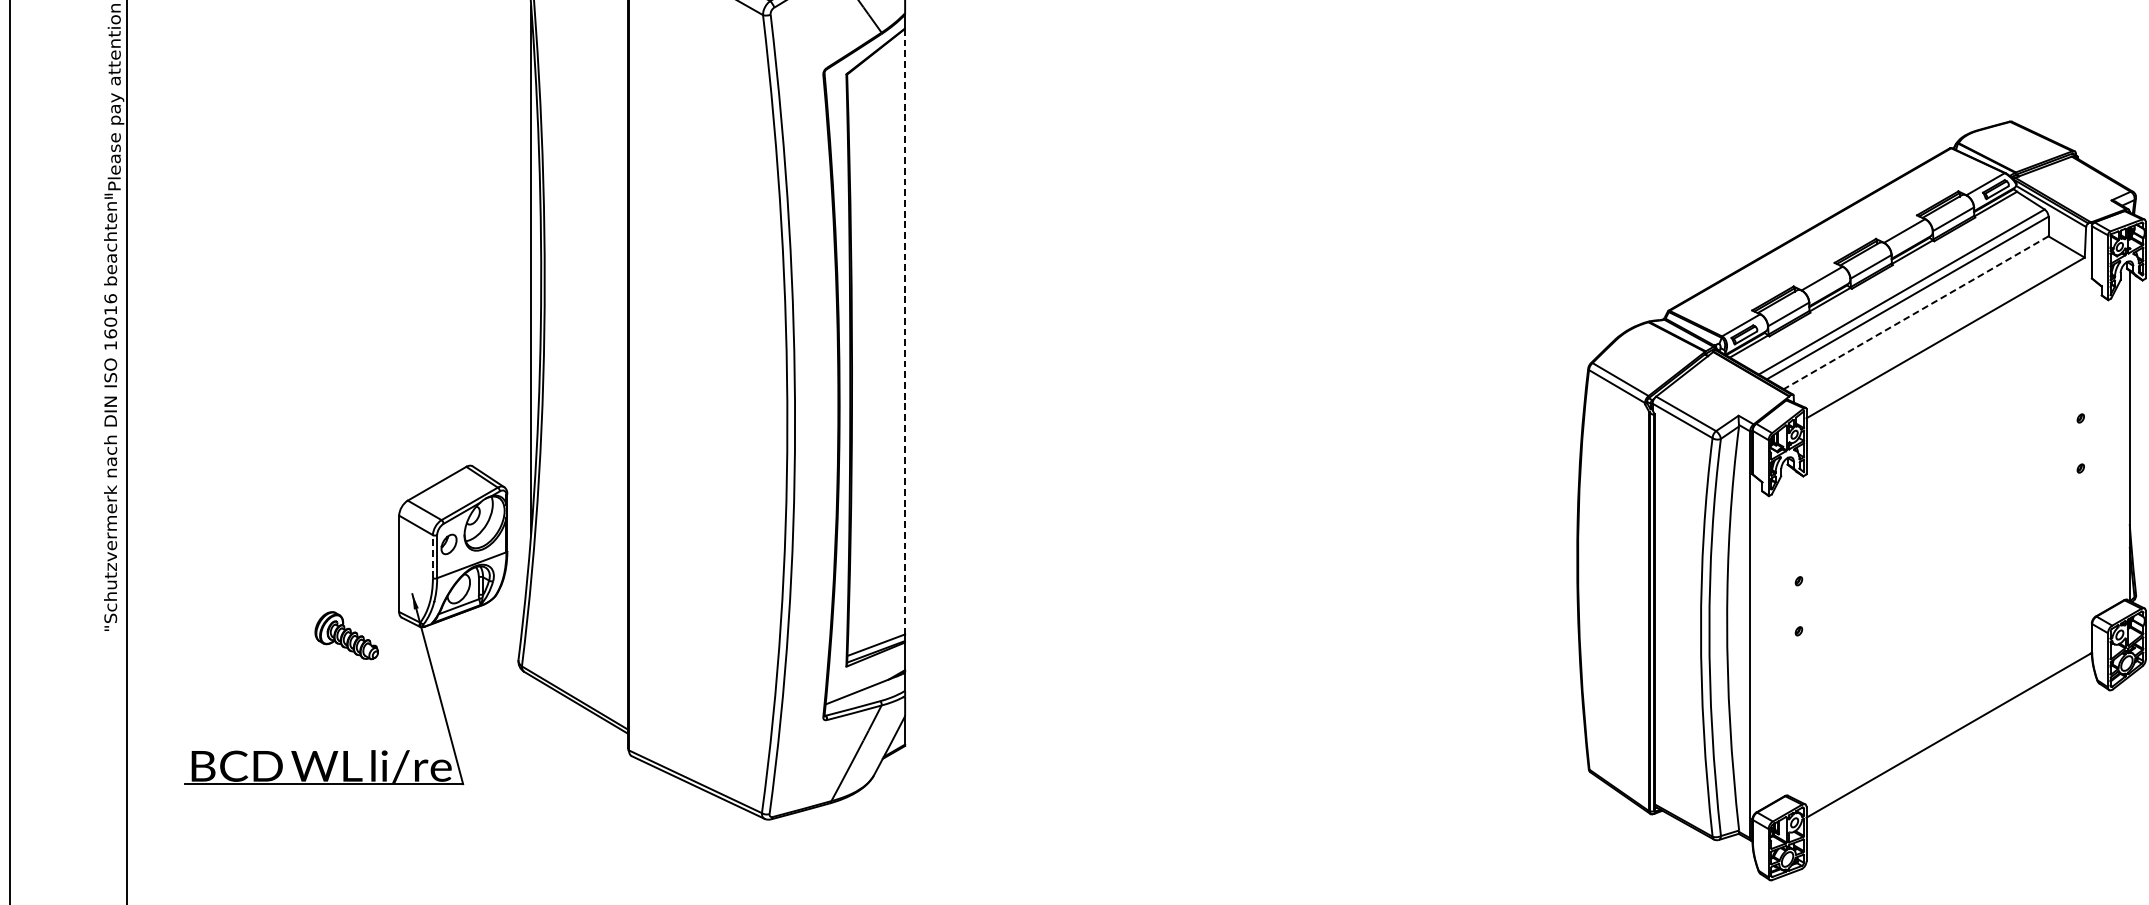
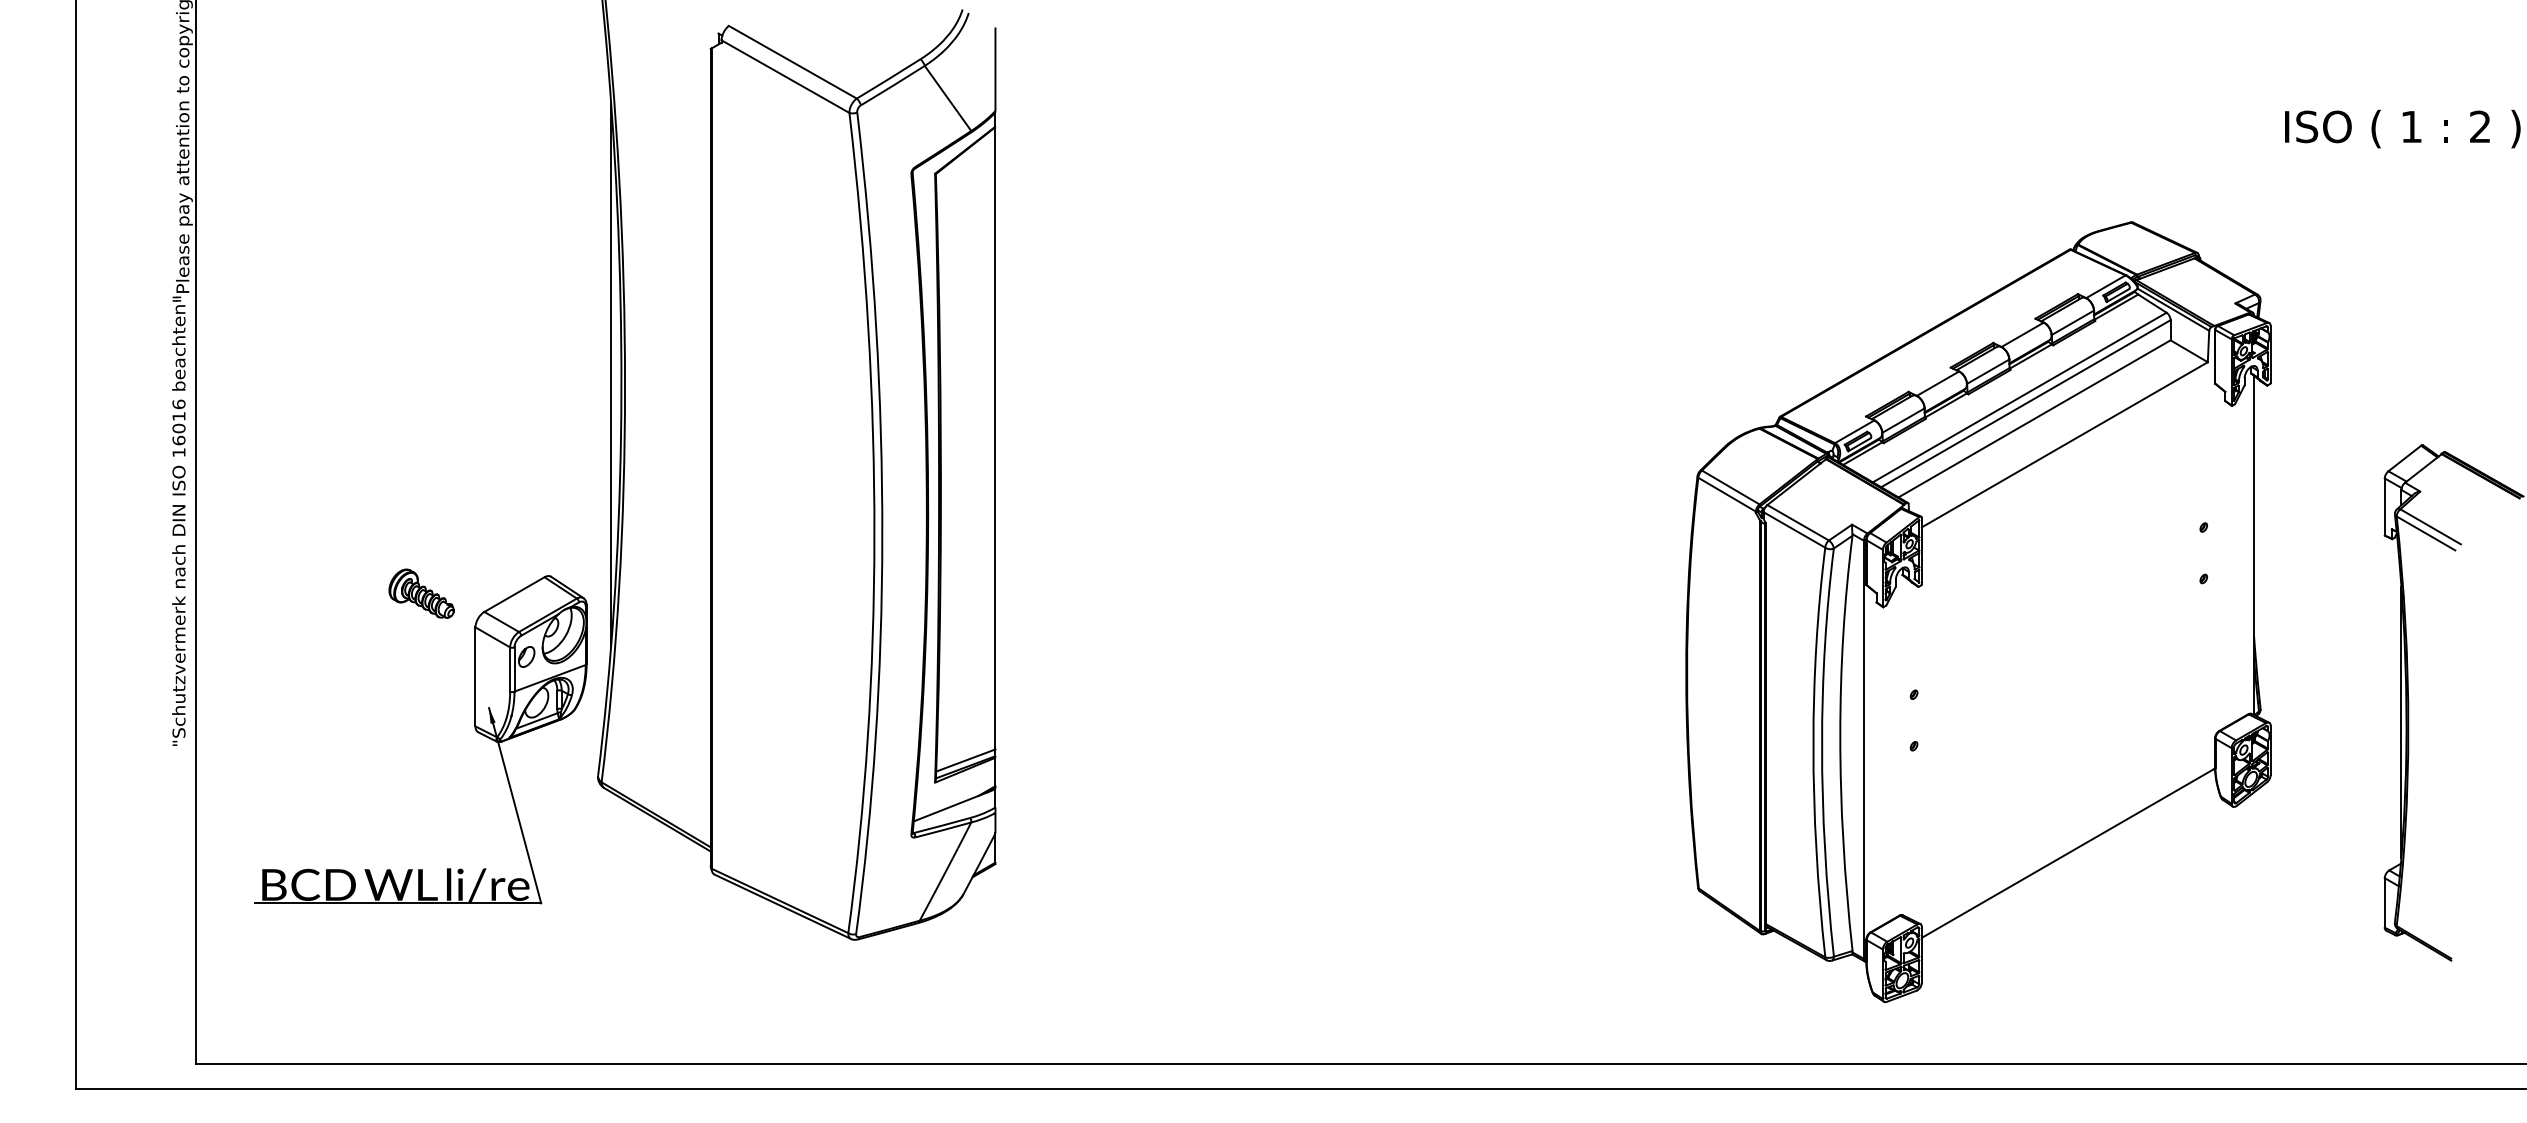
line: (1916, 313) -> (2034, 419), dashed -> solid
line: (905, 331) -> (995, 438), dashed -> solid
line: (433, 556) -> (510, 669), dashed -> solid
part: (346, 635) -> (421, 593), moved

